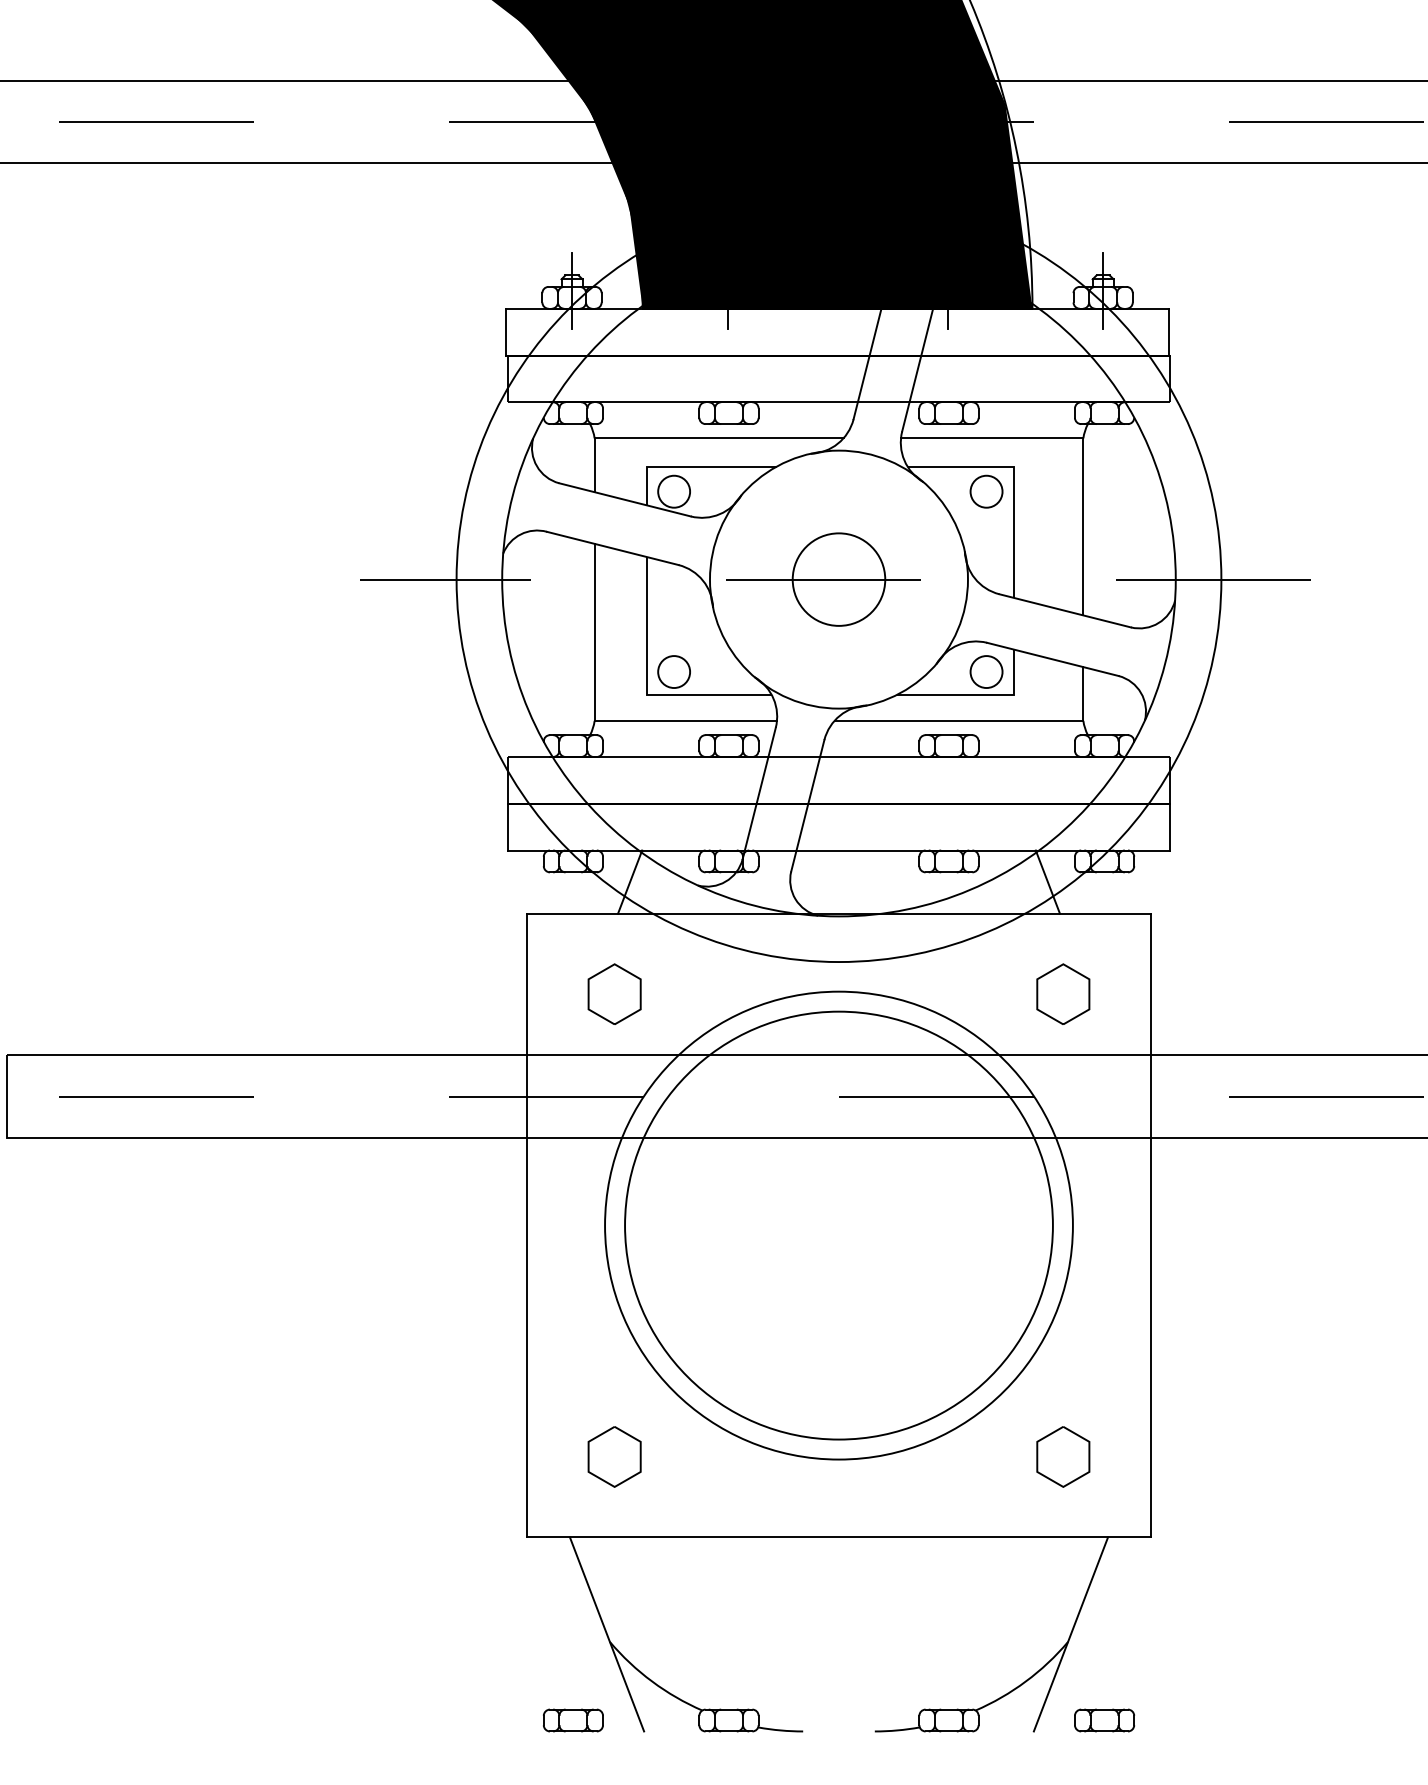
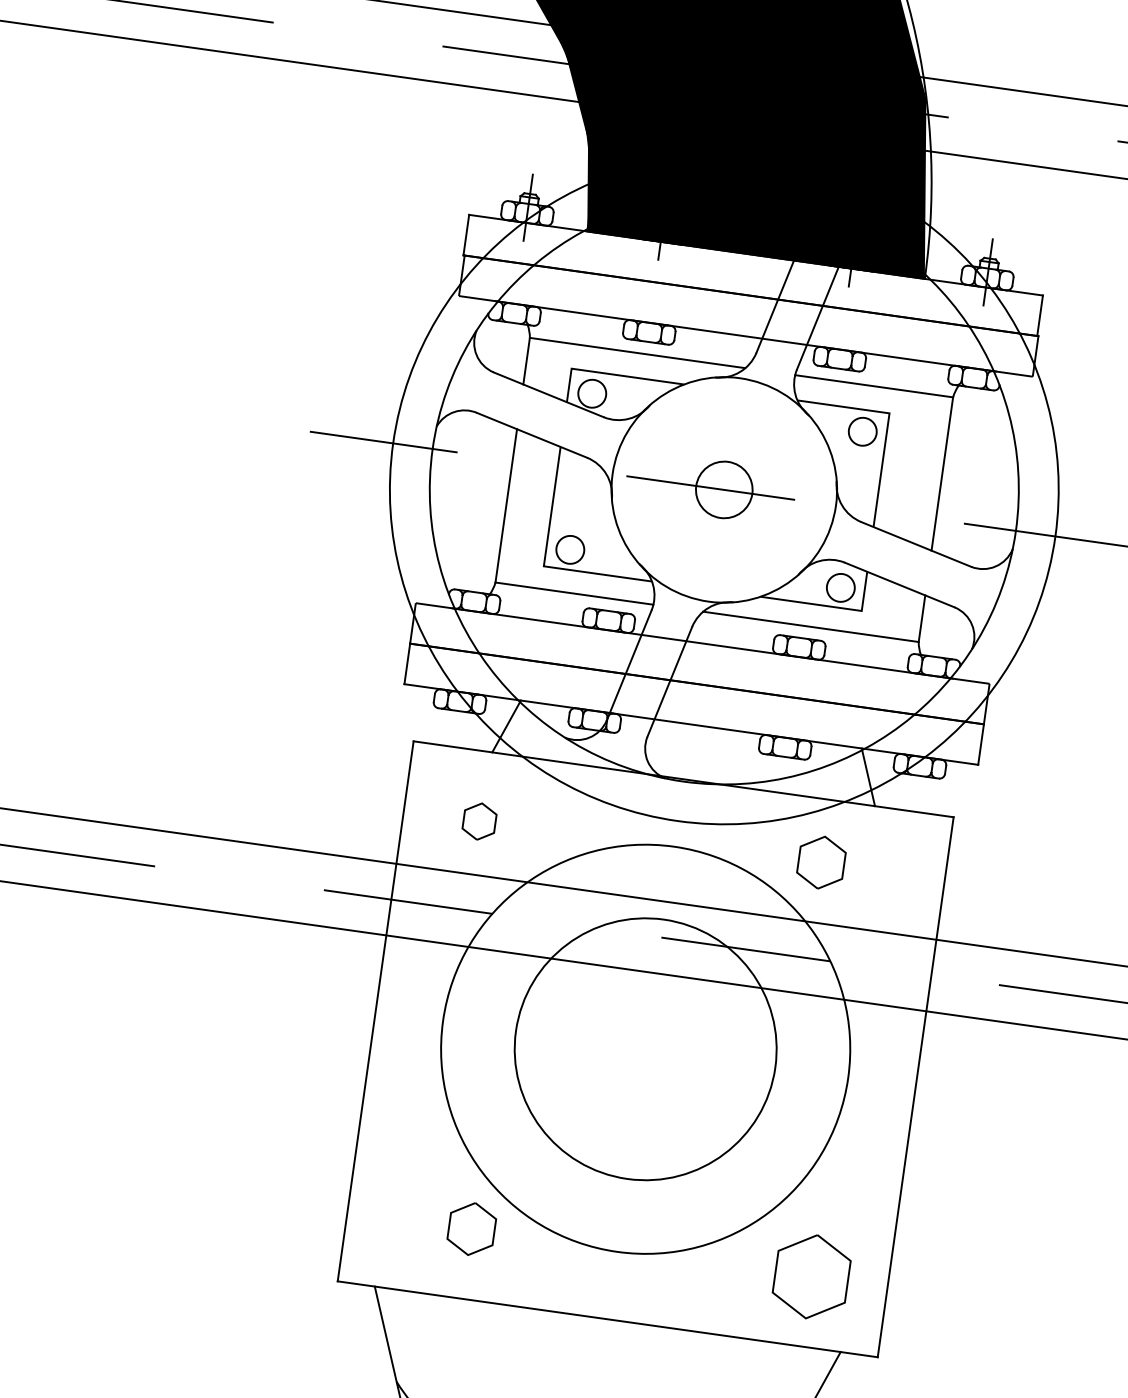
circle: (838, 579) -> (723, 489), size x0.7
part: (614, 993) -> (479, 820), size x0.7
part: (1063, 993) -> (821, 862), moved
circle: (838, 1225) -> (645, 1049), size x0.7
part: (614, 1456) -> (471, 1228), moved
part: (1063, 1456) -> (811, 1276), size x1.6

